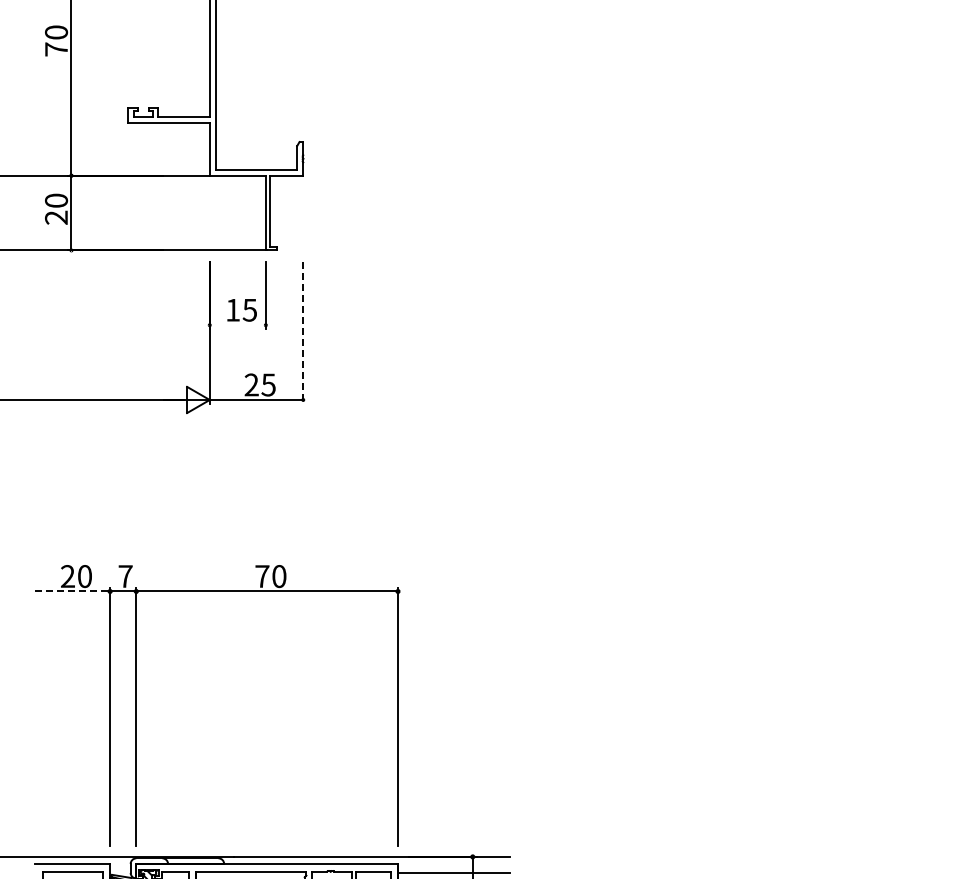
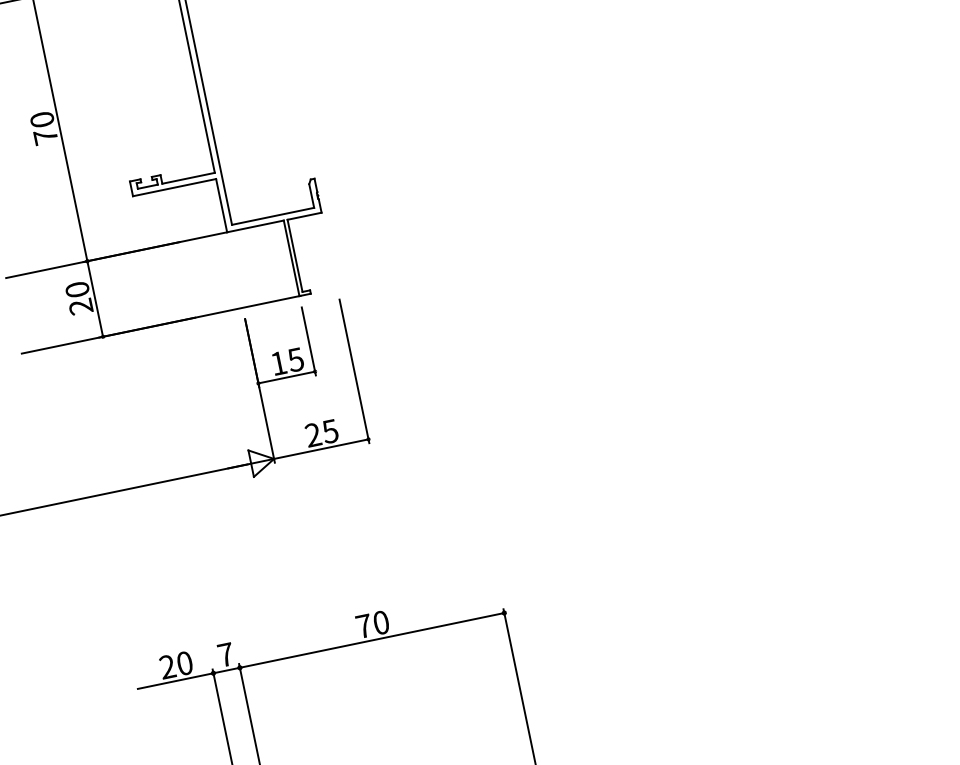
line: (237, 325) -> (286, 377), added
line: (303, 333) -> (354, 372), dashed -> solid
line: (73, 591) -> (176, 680), dashed -> solid

